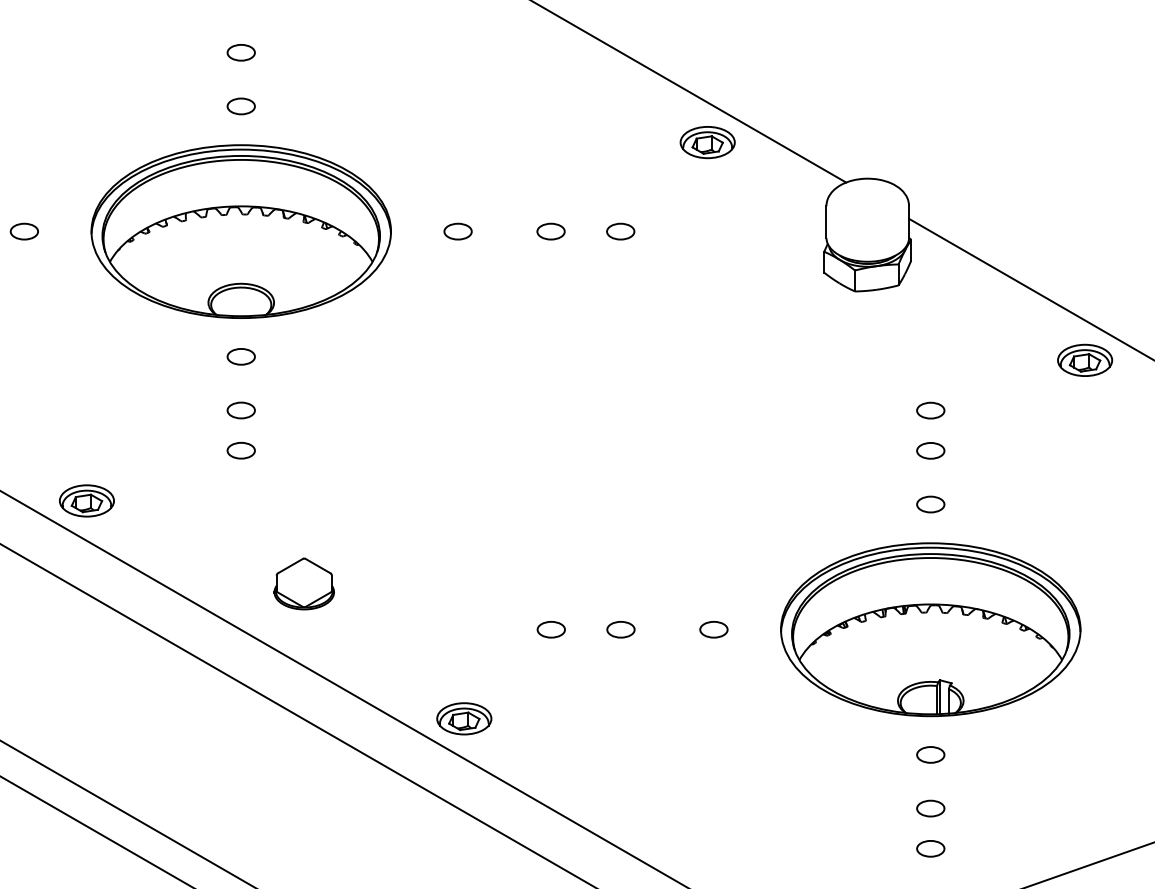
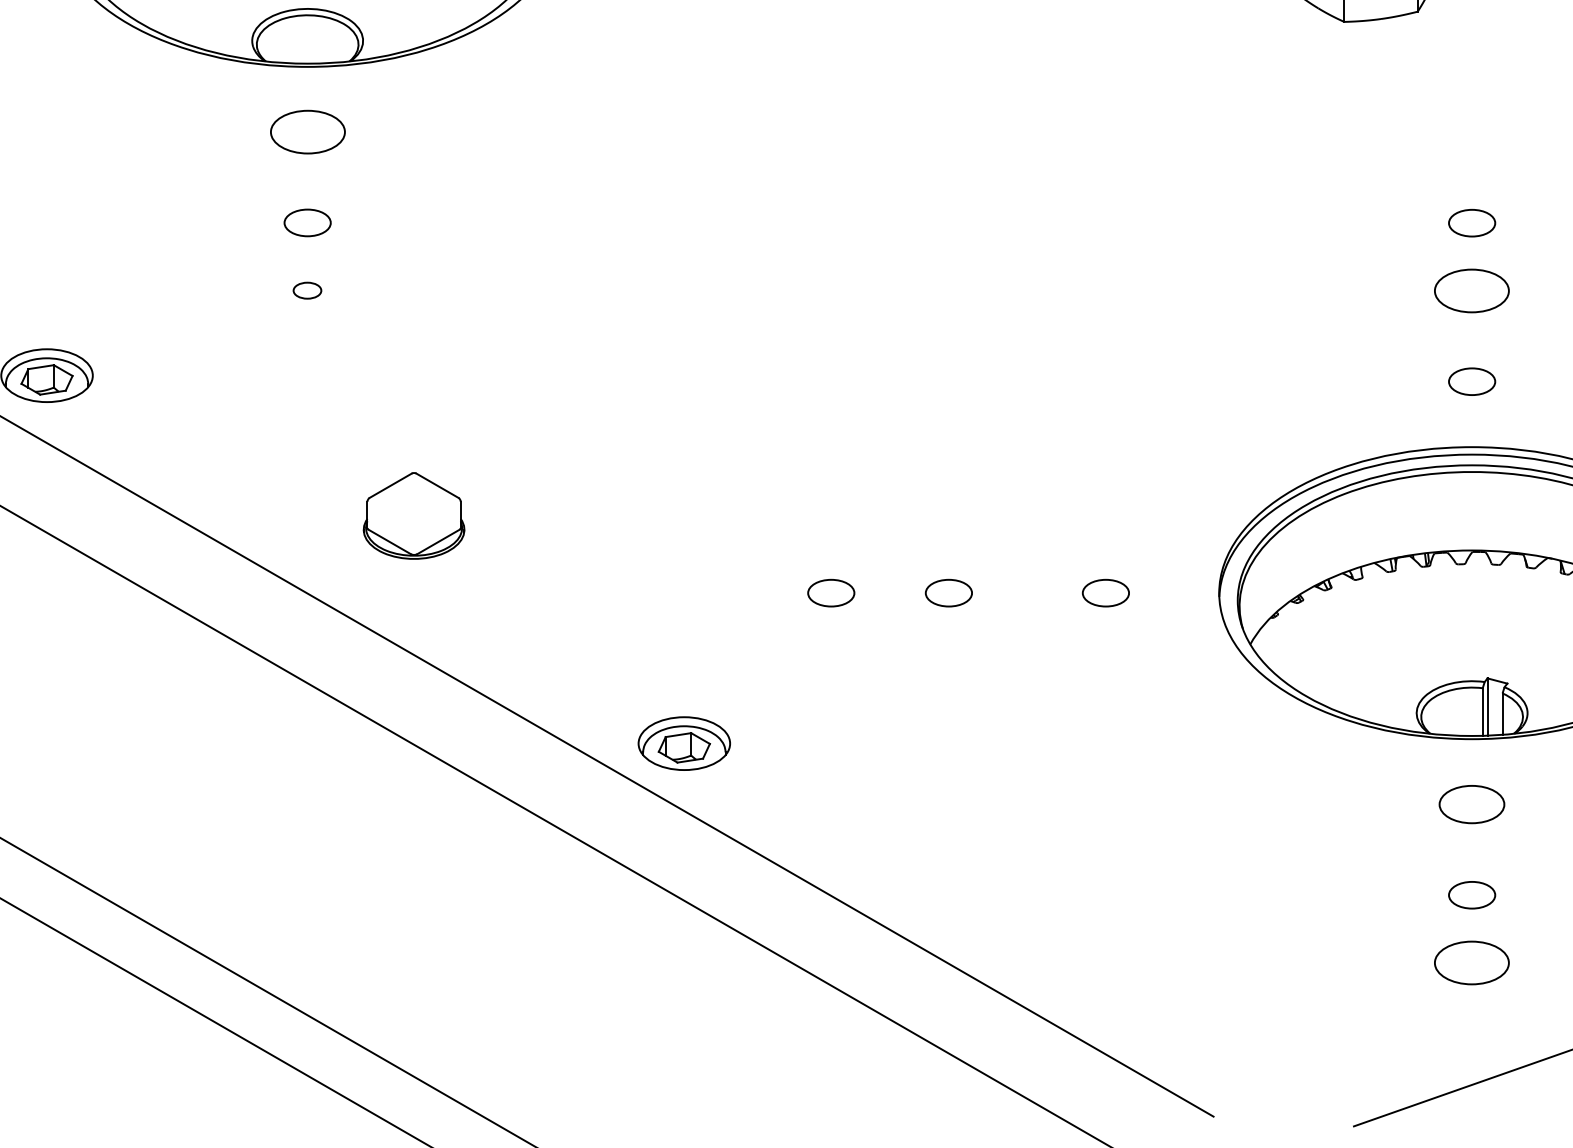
part: (240, 356) -> (306, 131), size x1.6
part: (240, 450) -> (306, 290), size x0.6
part: (930, 450) -> (1471, 290), size x1.6
part: (930, 754) -> (1471, 803), size x1.4
part: (930, 848) -> (1471, 962), size x1.6

